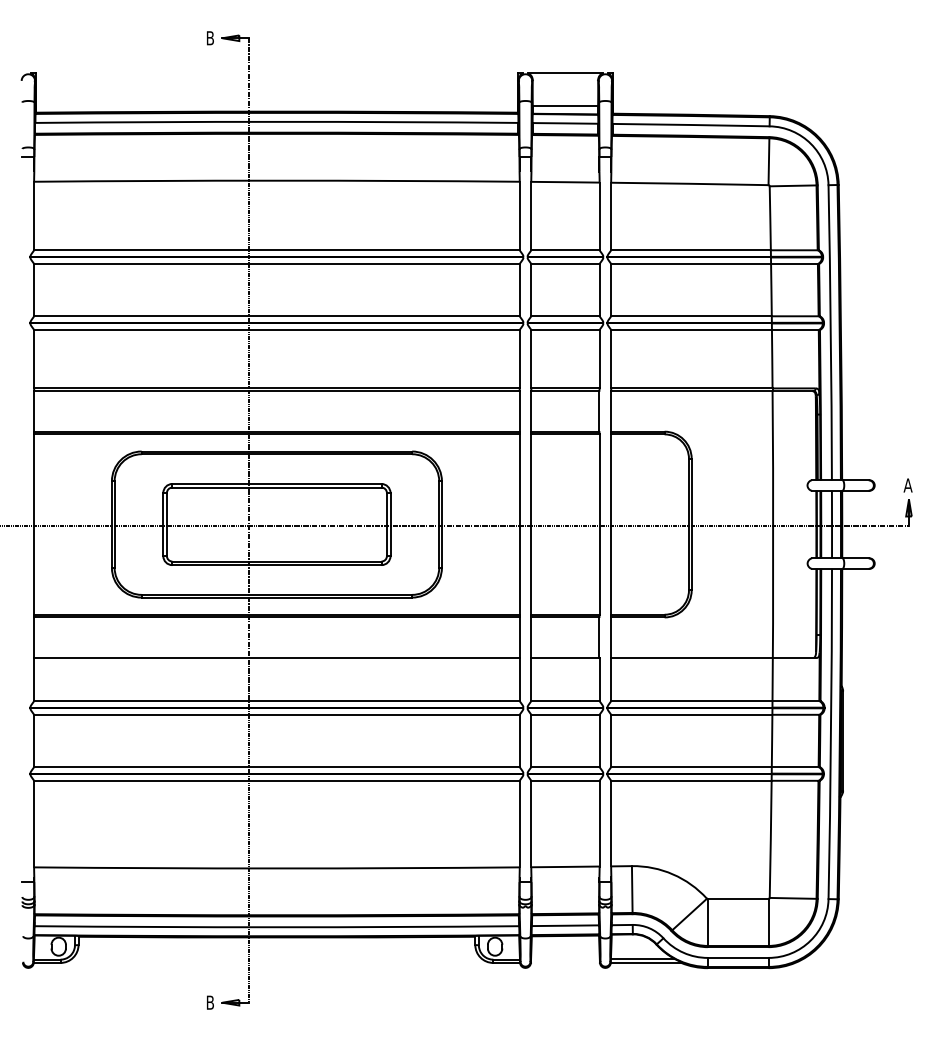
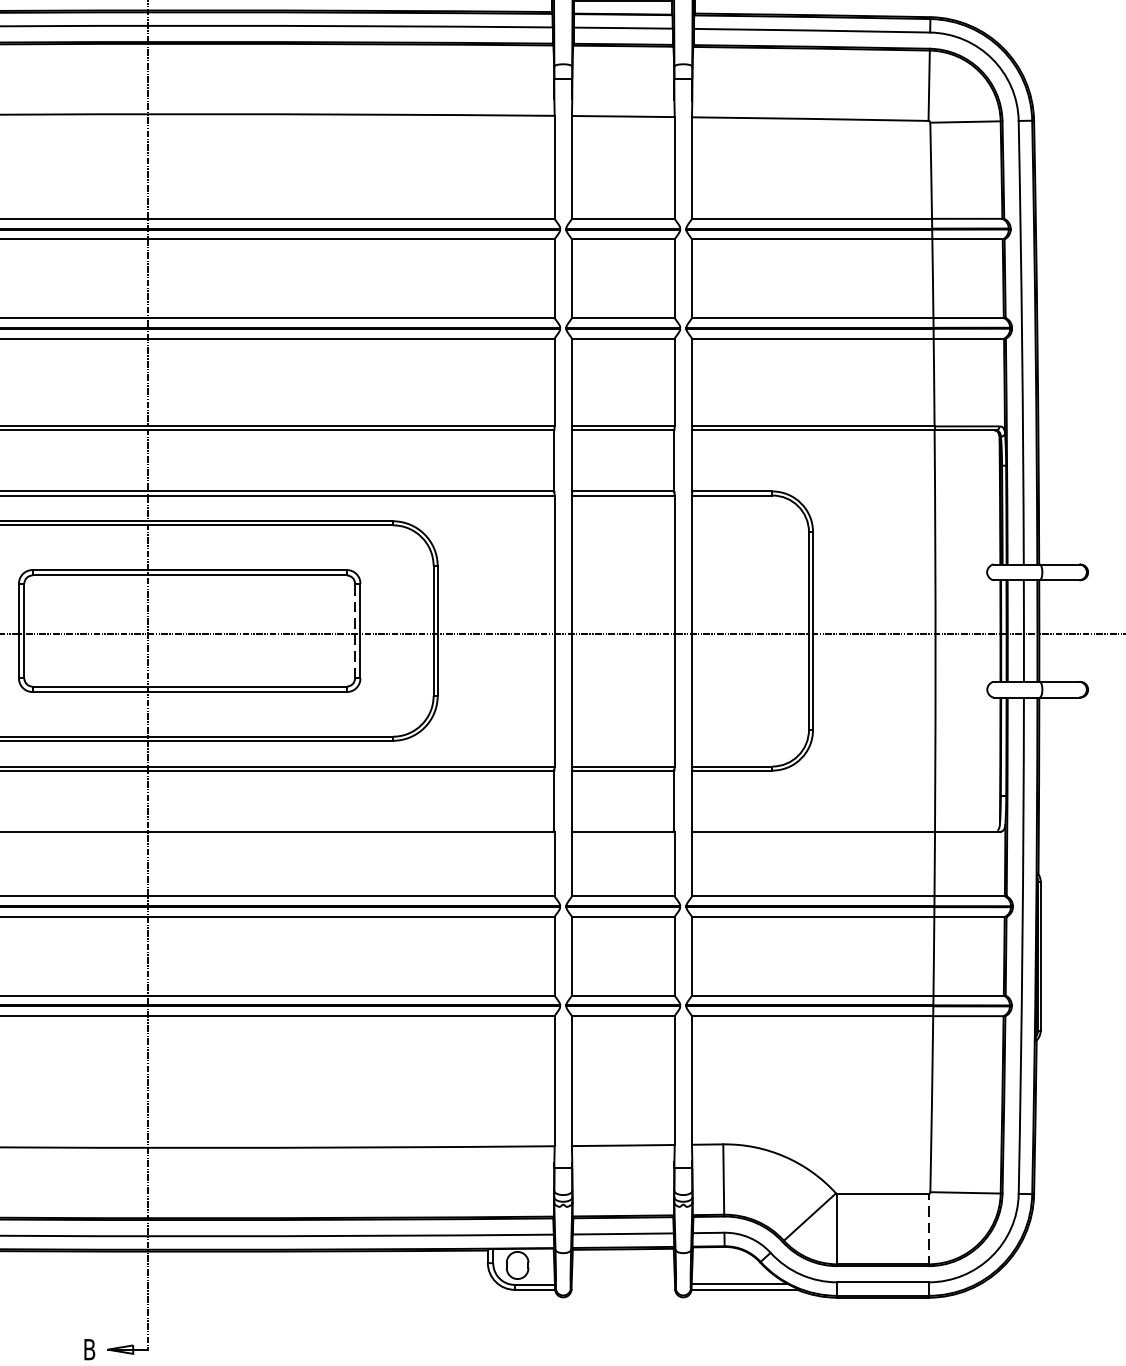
line: (386, 524) -> (354, 630), solid -> dashed
line: (768, 922) -> (928, 1229), solid -> dashed

